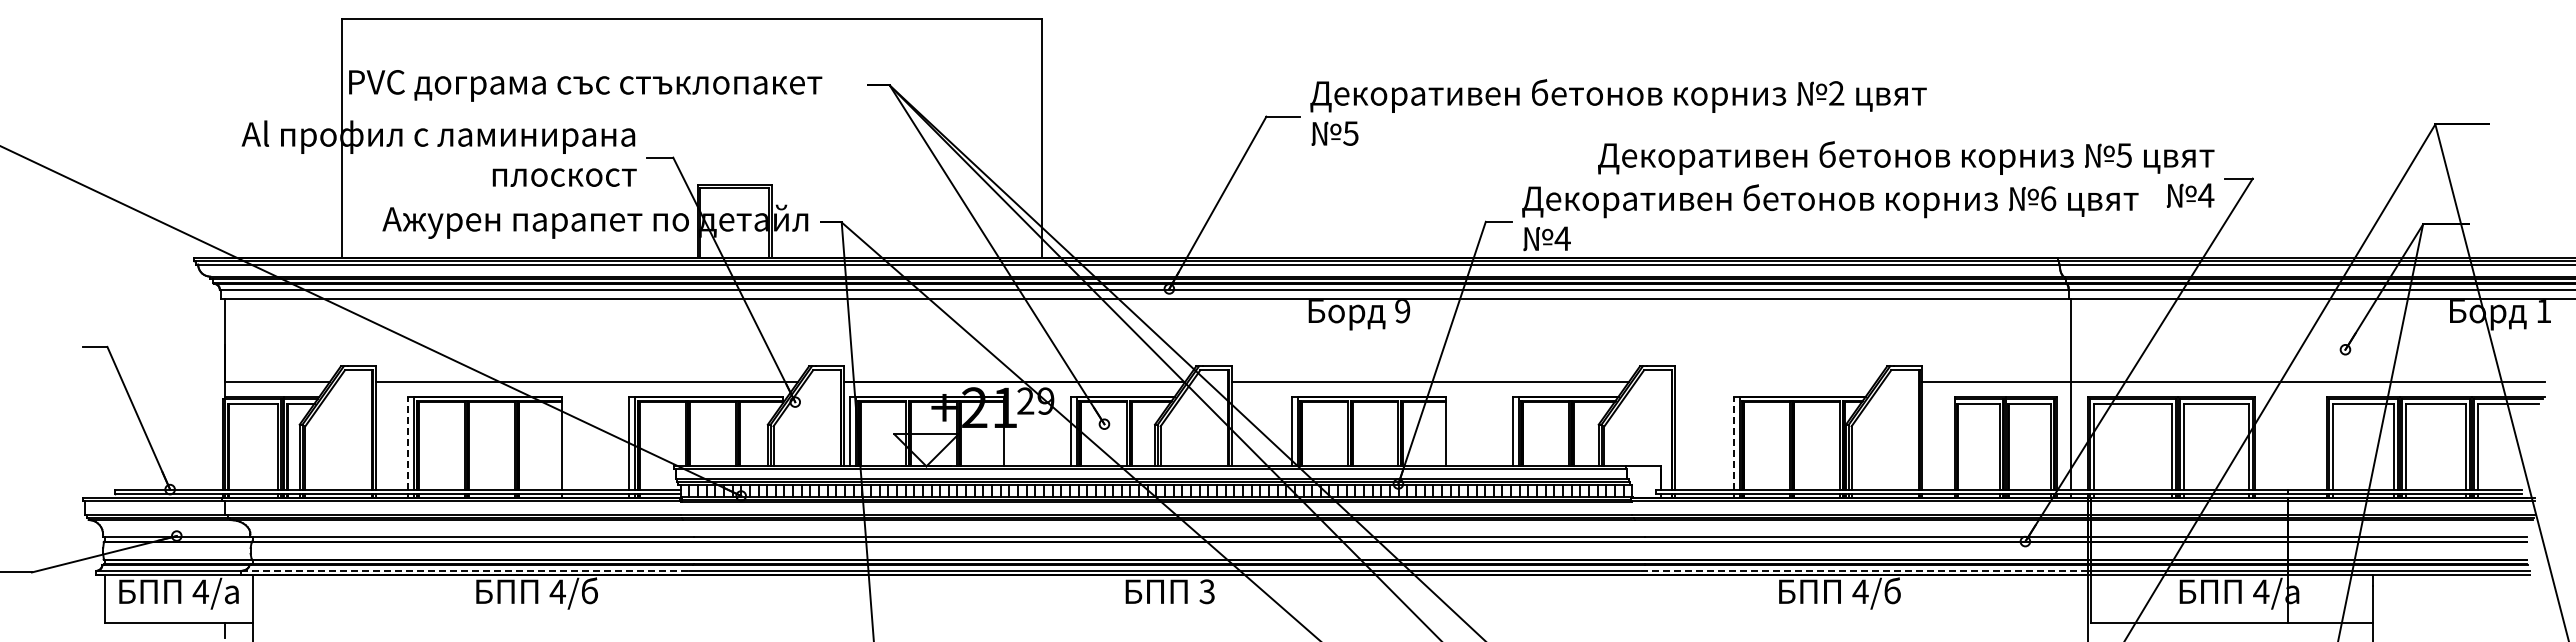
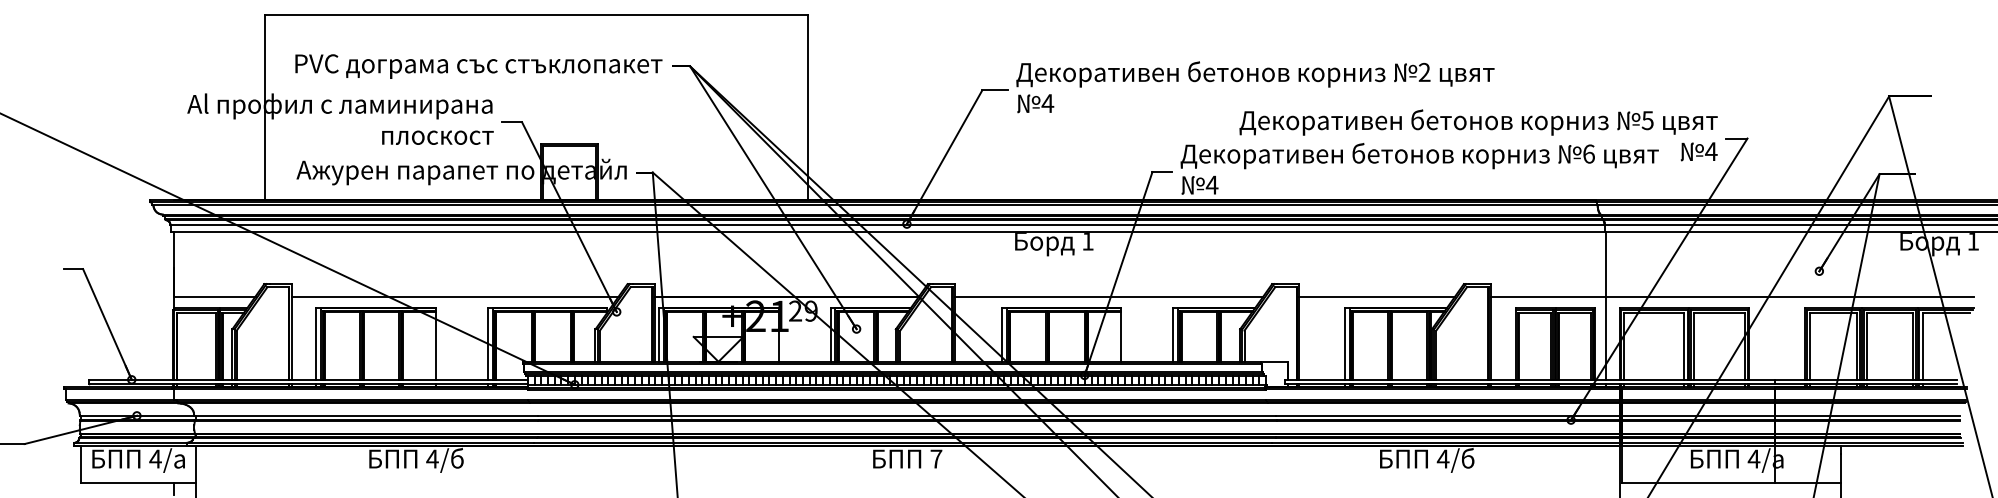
text: (585, 85) -> (478, 66), moved
text: (1350, 133) -> (1047, 103), 5 -> 4
text: (1402, 311) -> (1087, 241), 9 -> 1
line: (1775, 382) -> (1377, 296), added
line: (408, 443) -> (316, 344), dashed -> solid
line: (1733, 443) -> (1344, 344), dashed -> solid
line: (464, 570) -> (360, 442), dashed -> solid
line: (1864, 570) -> (1446, 442), dashed -> solid
text: (1206, 591) -> (935, 458), 3 -> 7

